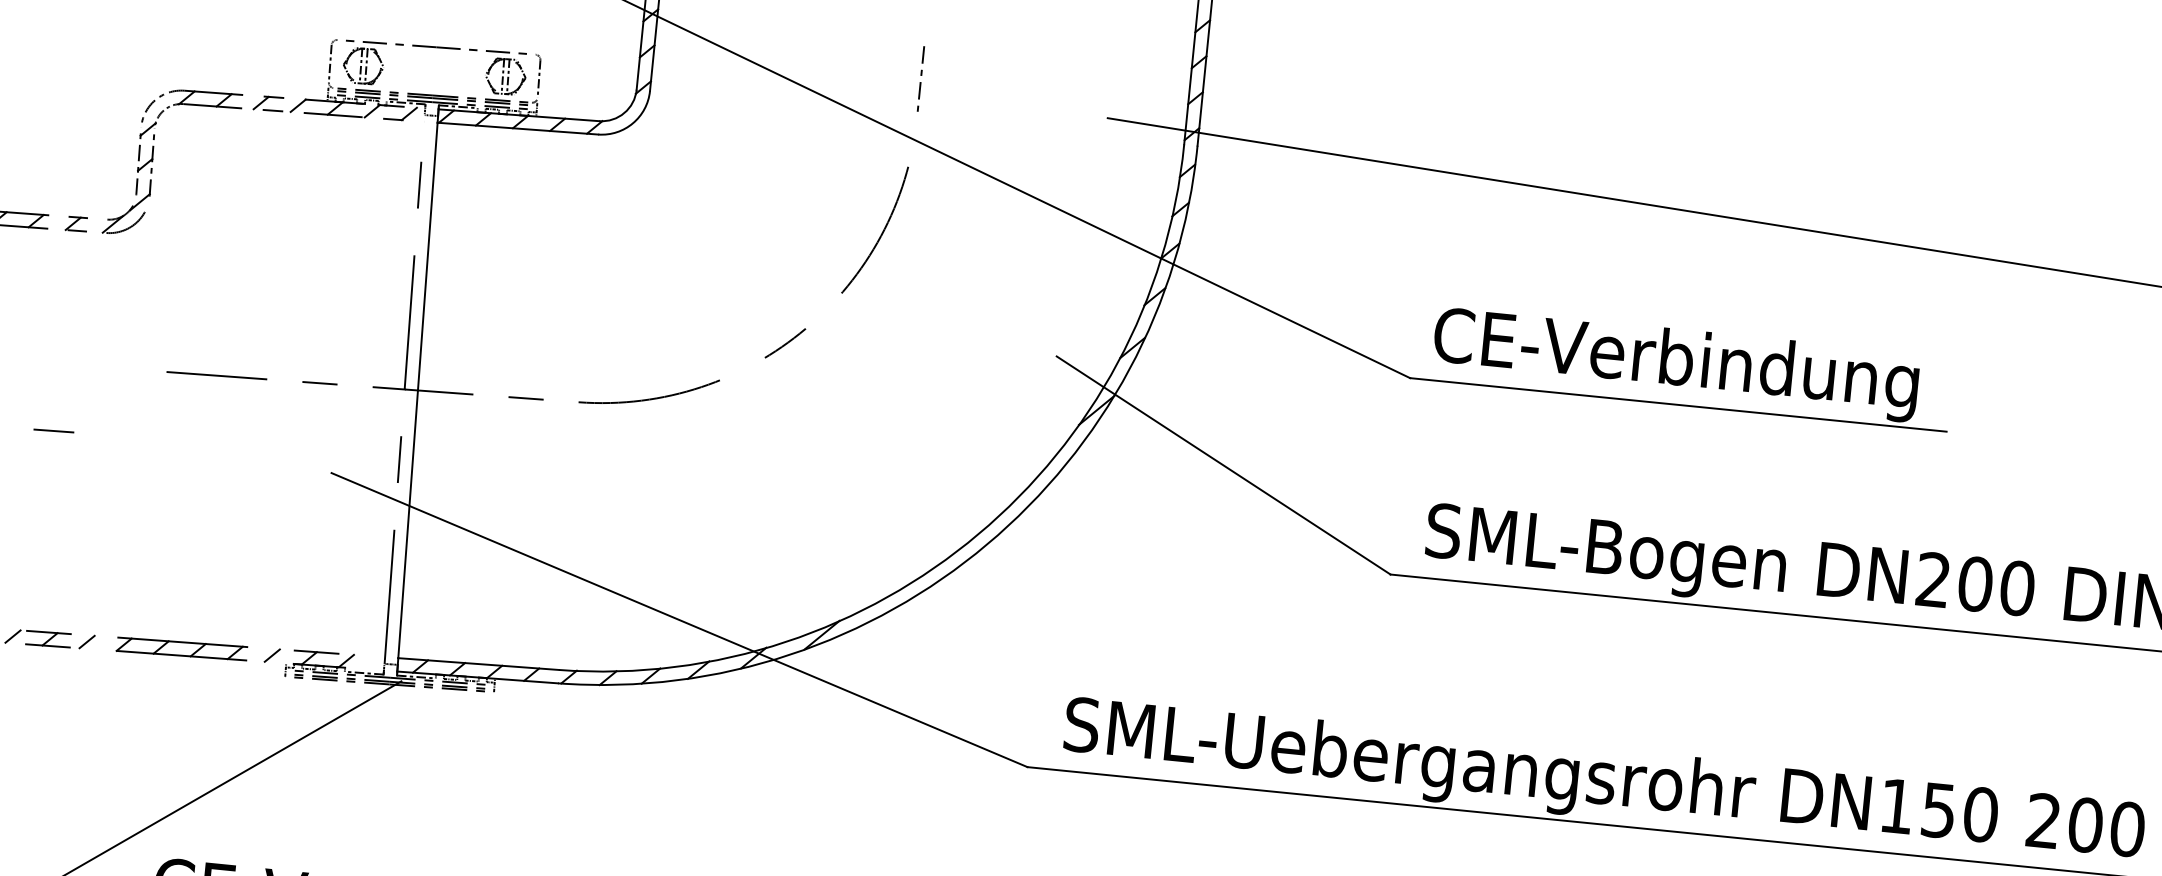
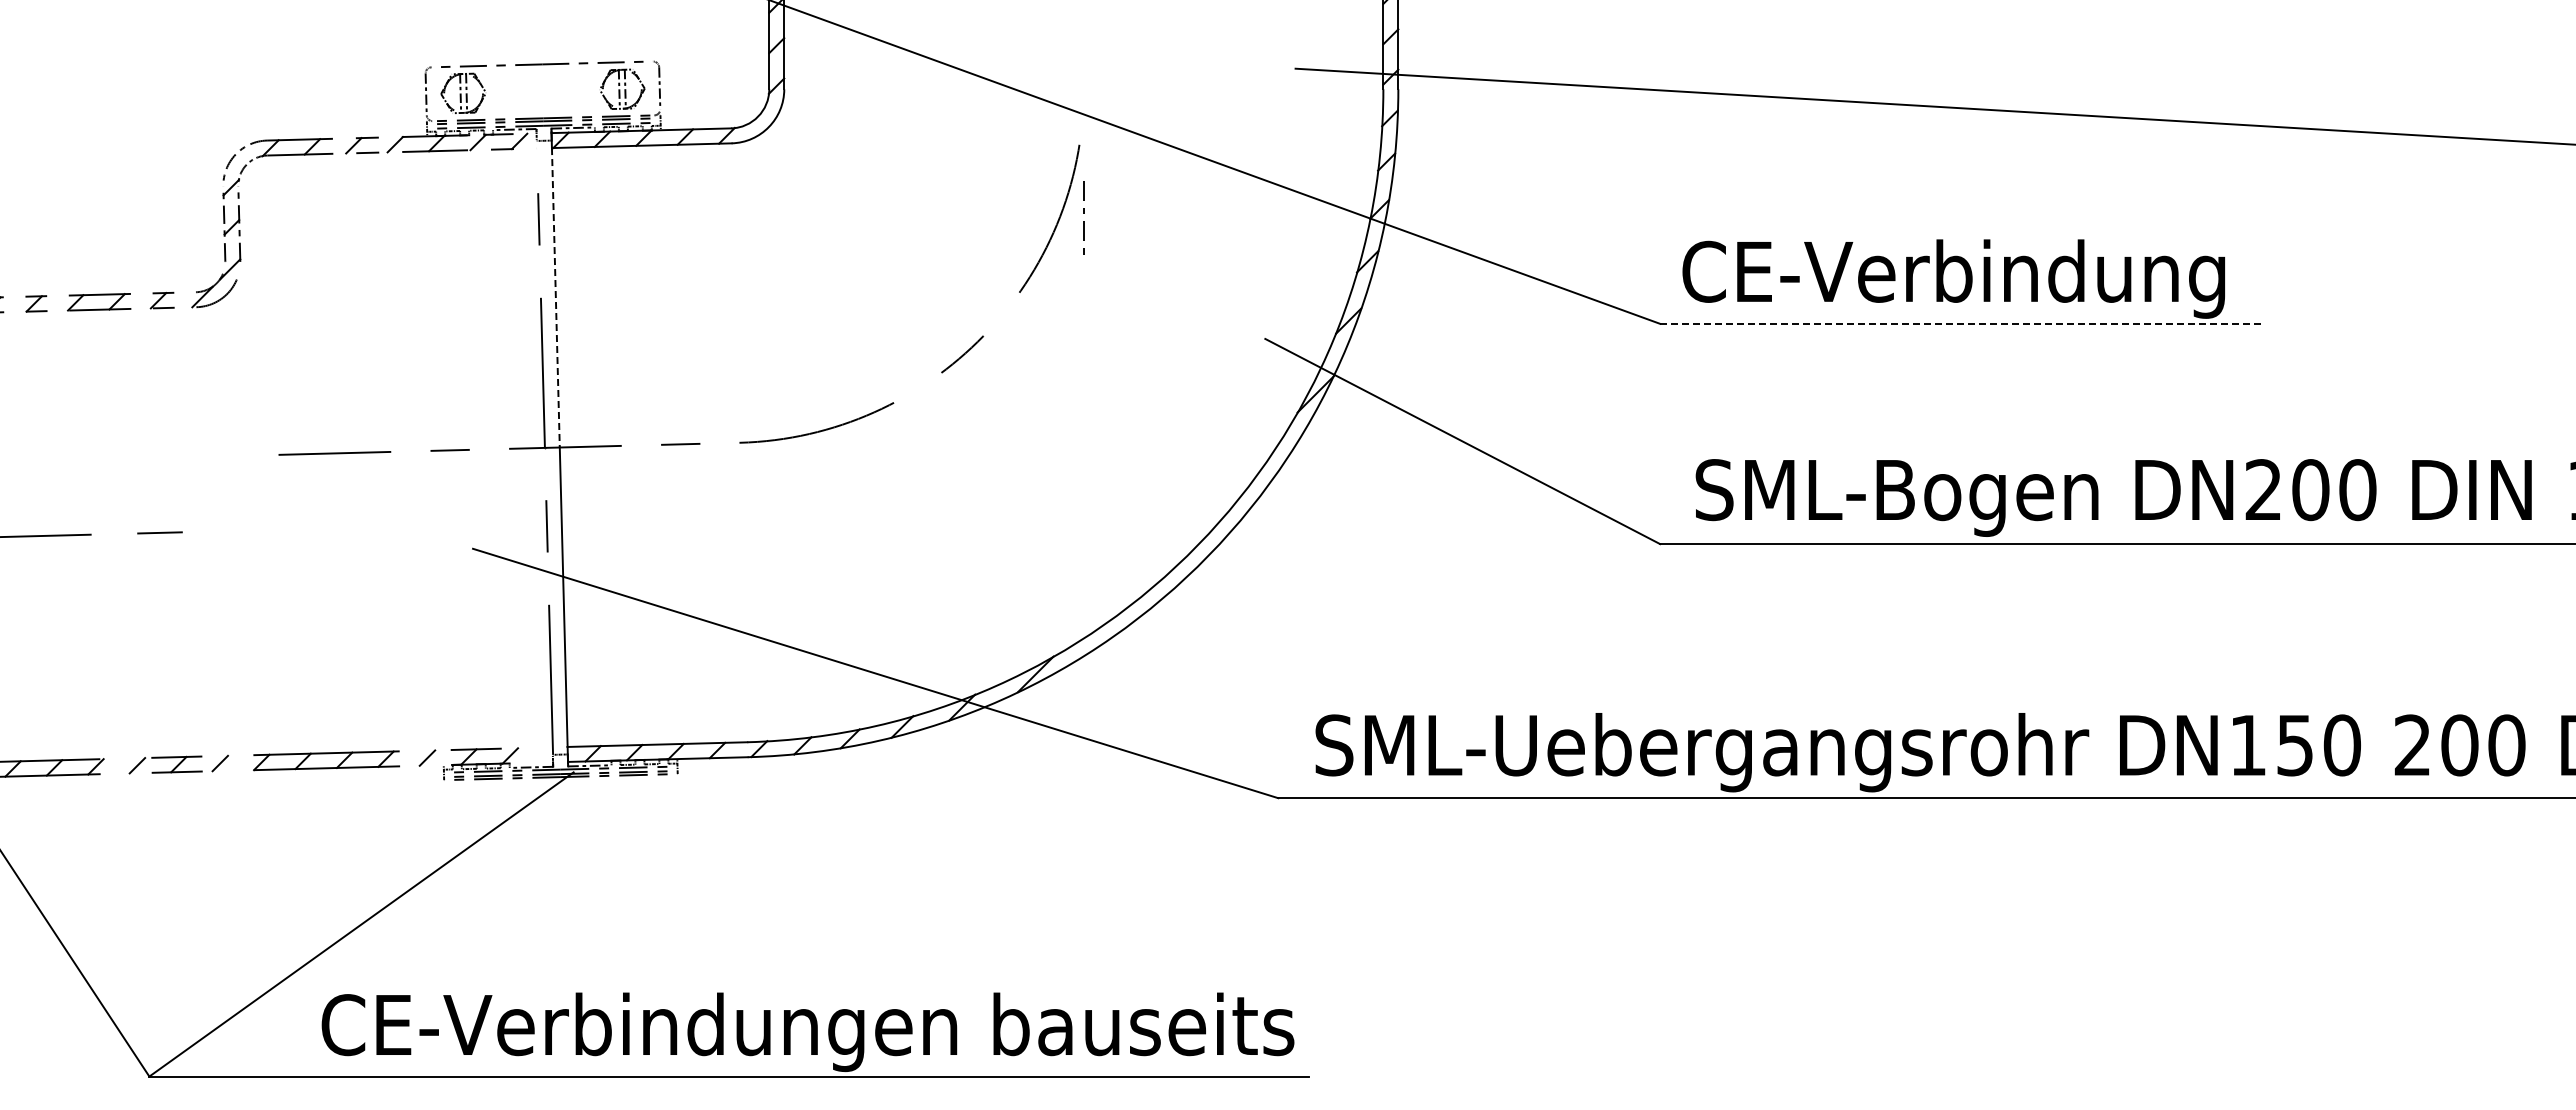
line: (921, 75) -> (1083, 213), moved
line: (427, 256) -> (555, 297), solid -> dashed
line: (1678, 404) -> (1961, 323), solid -> dashed

